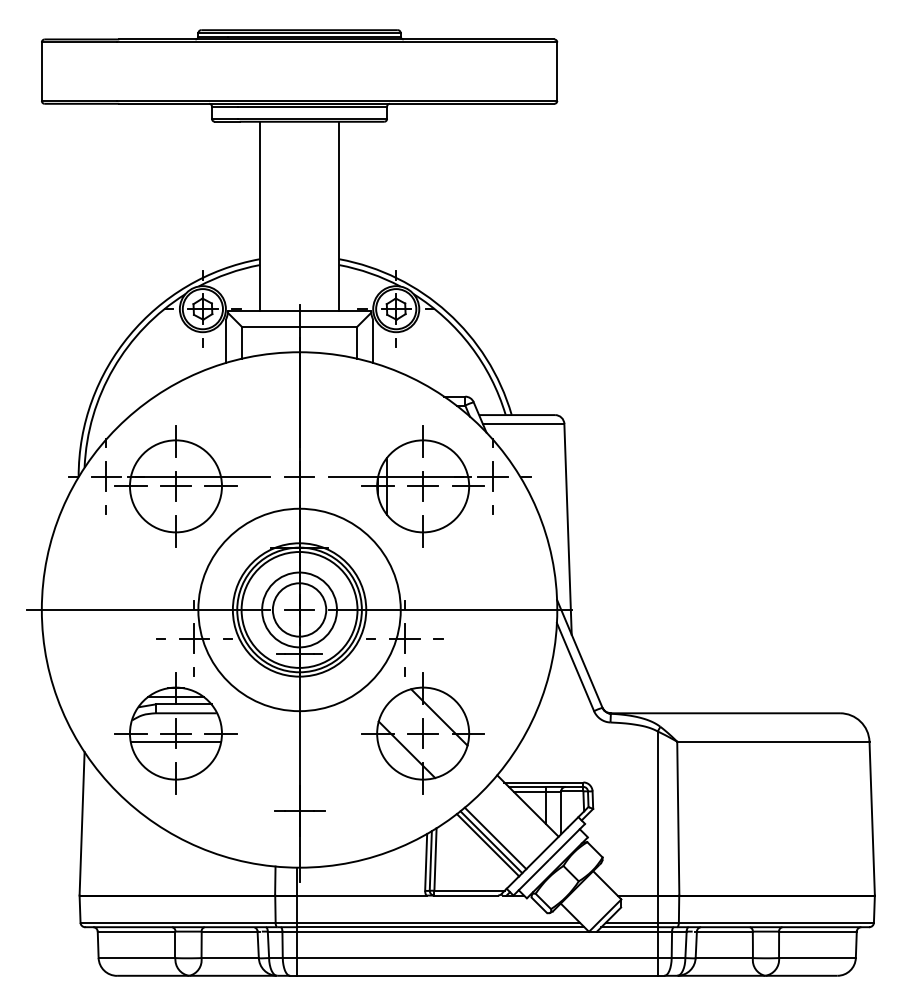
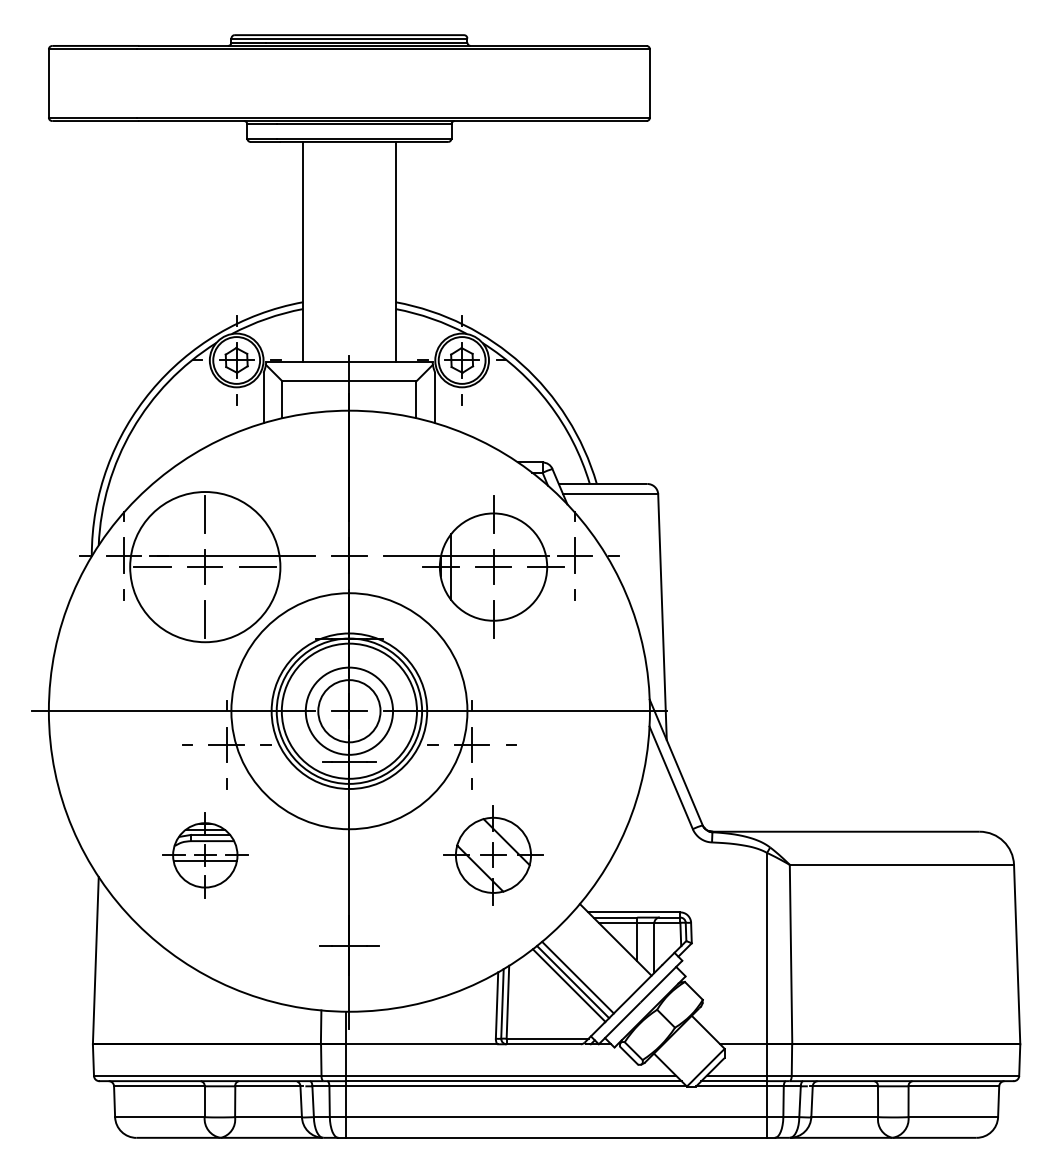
circle: (175, 486) -> (204, 567), size x1.4
part: (175, 733) -> (204, 855), size x0.6
part: (422, 733) -> (492, 855), size x0.7

